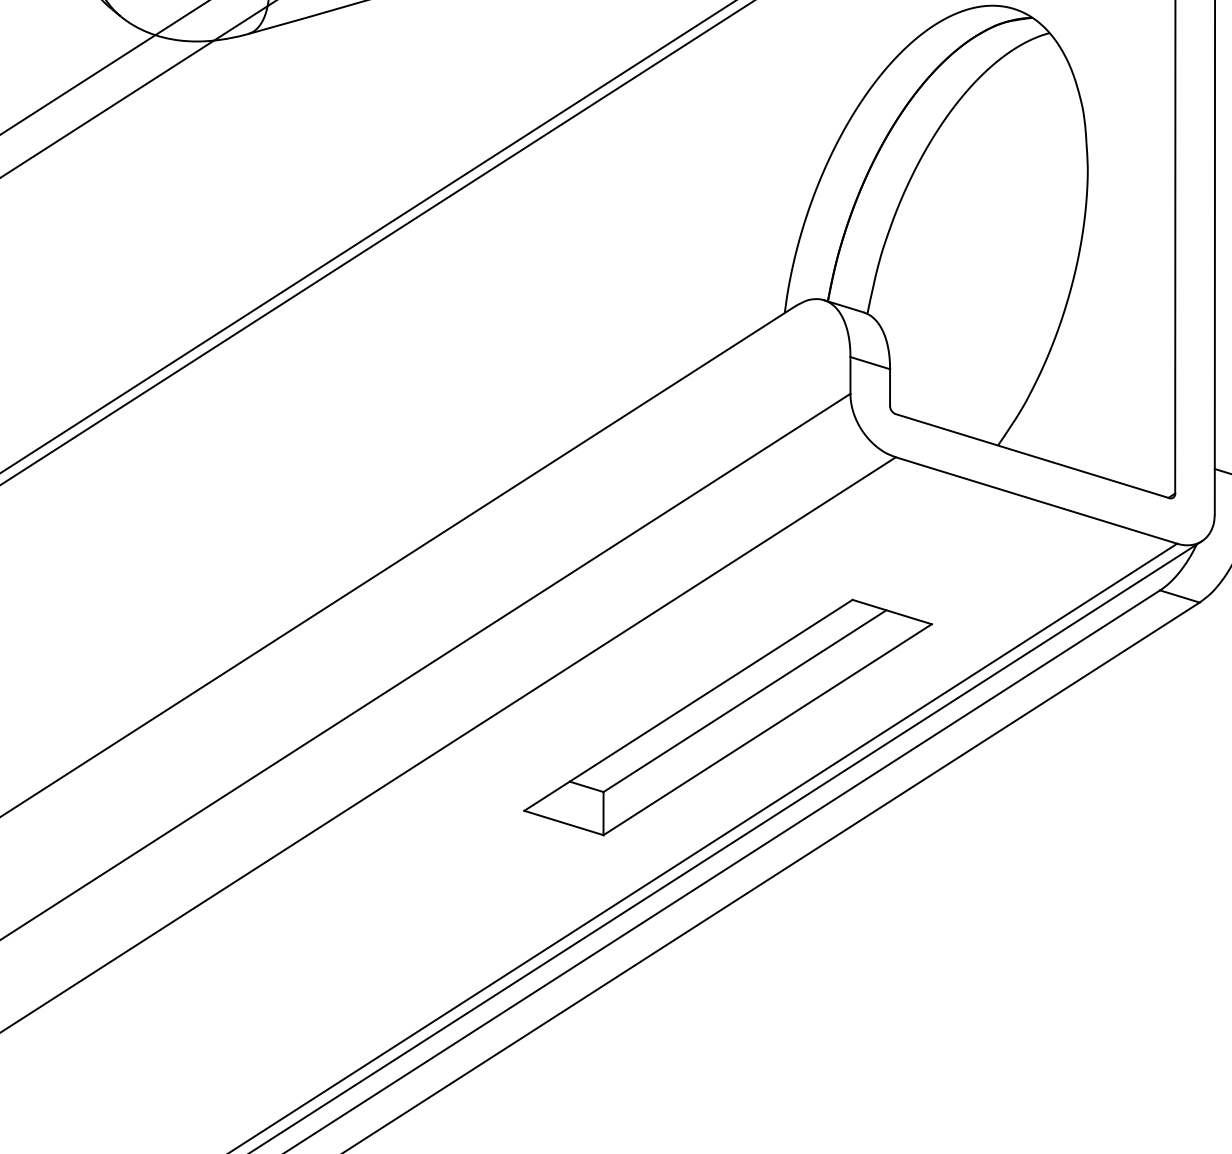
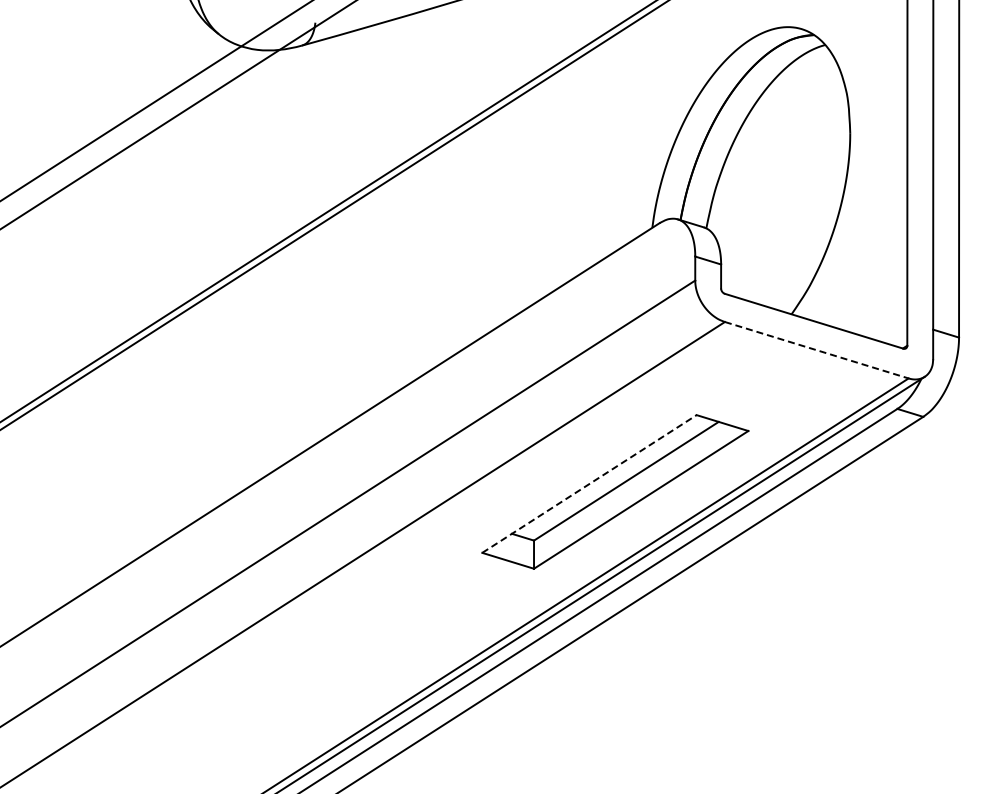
line: (1037, 500) -> (817, 350), solid -> dashed
line: (688, 704) -> (589, 483), solid -> dashed

